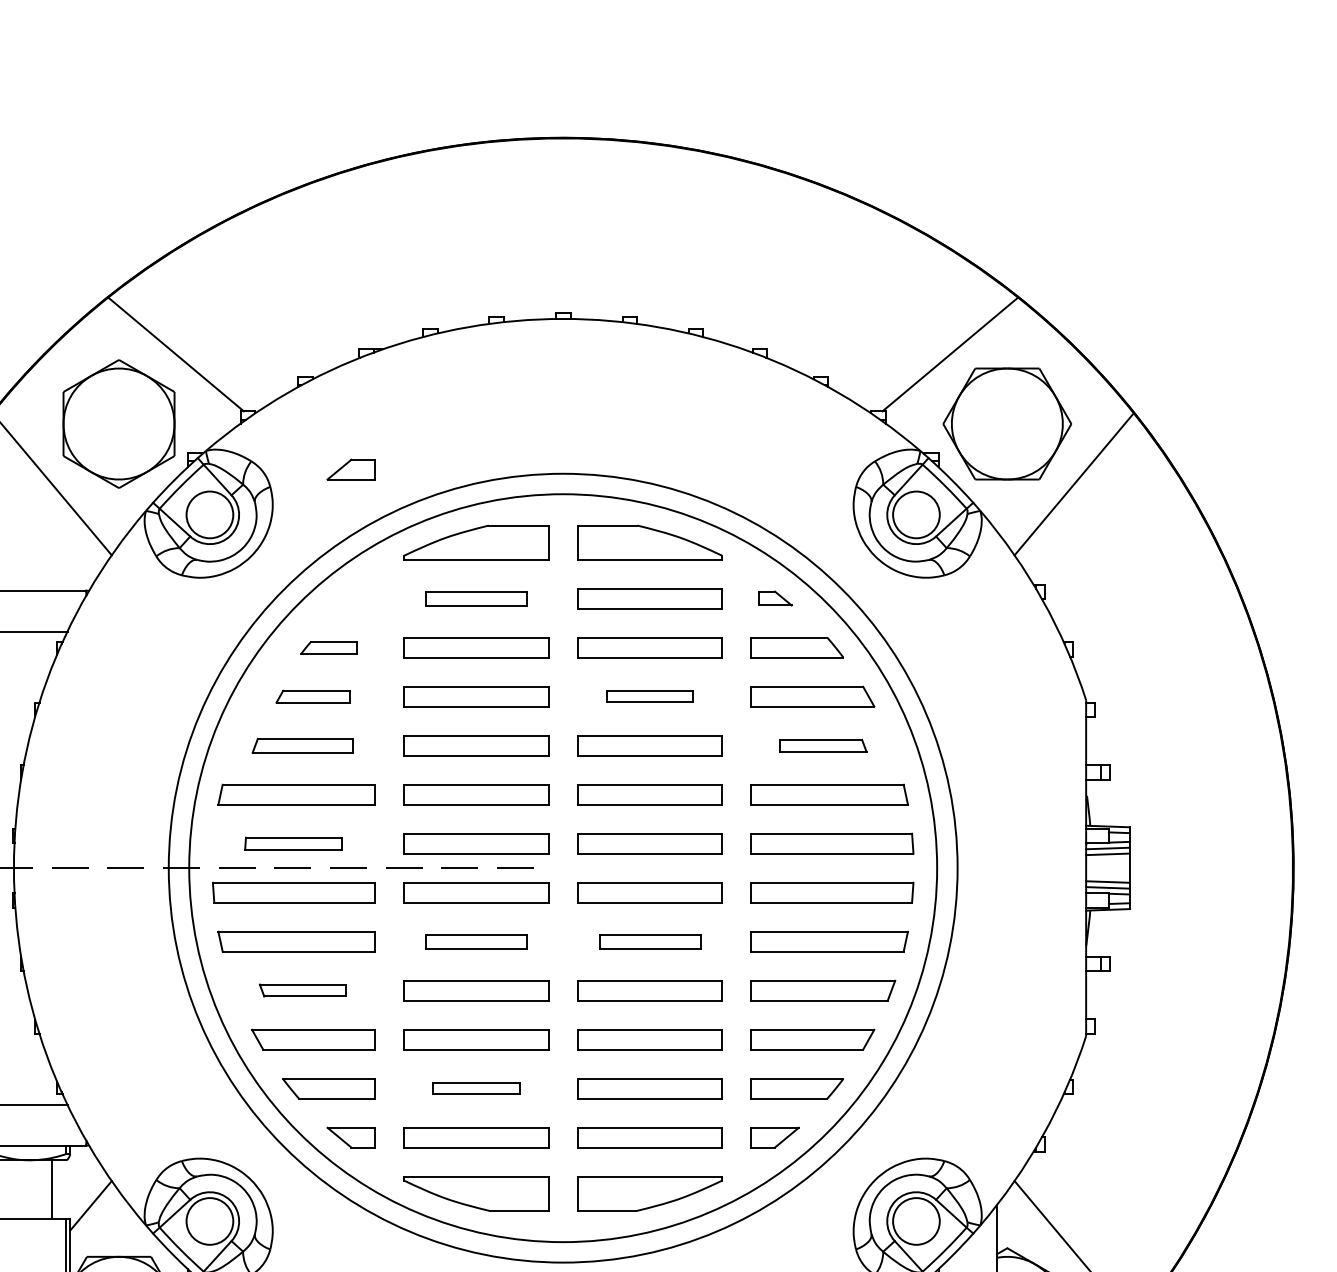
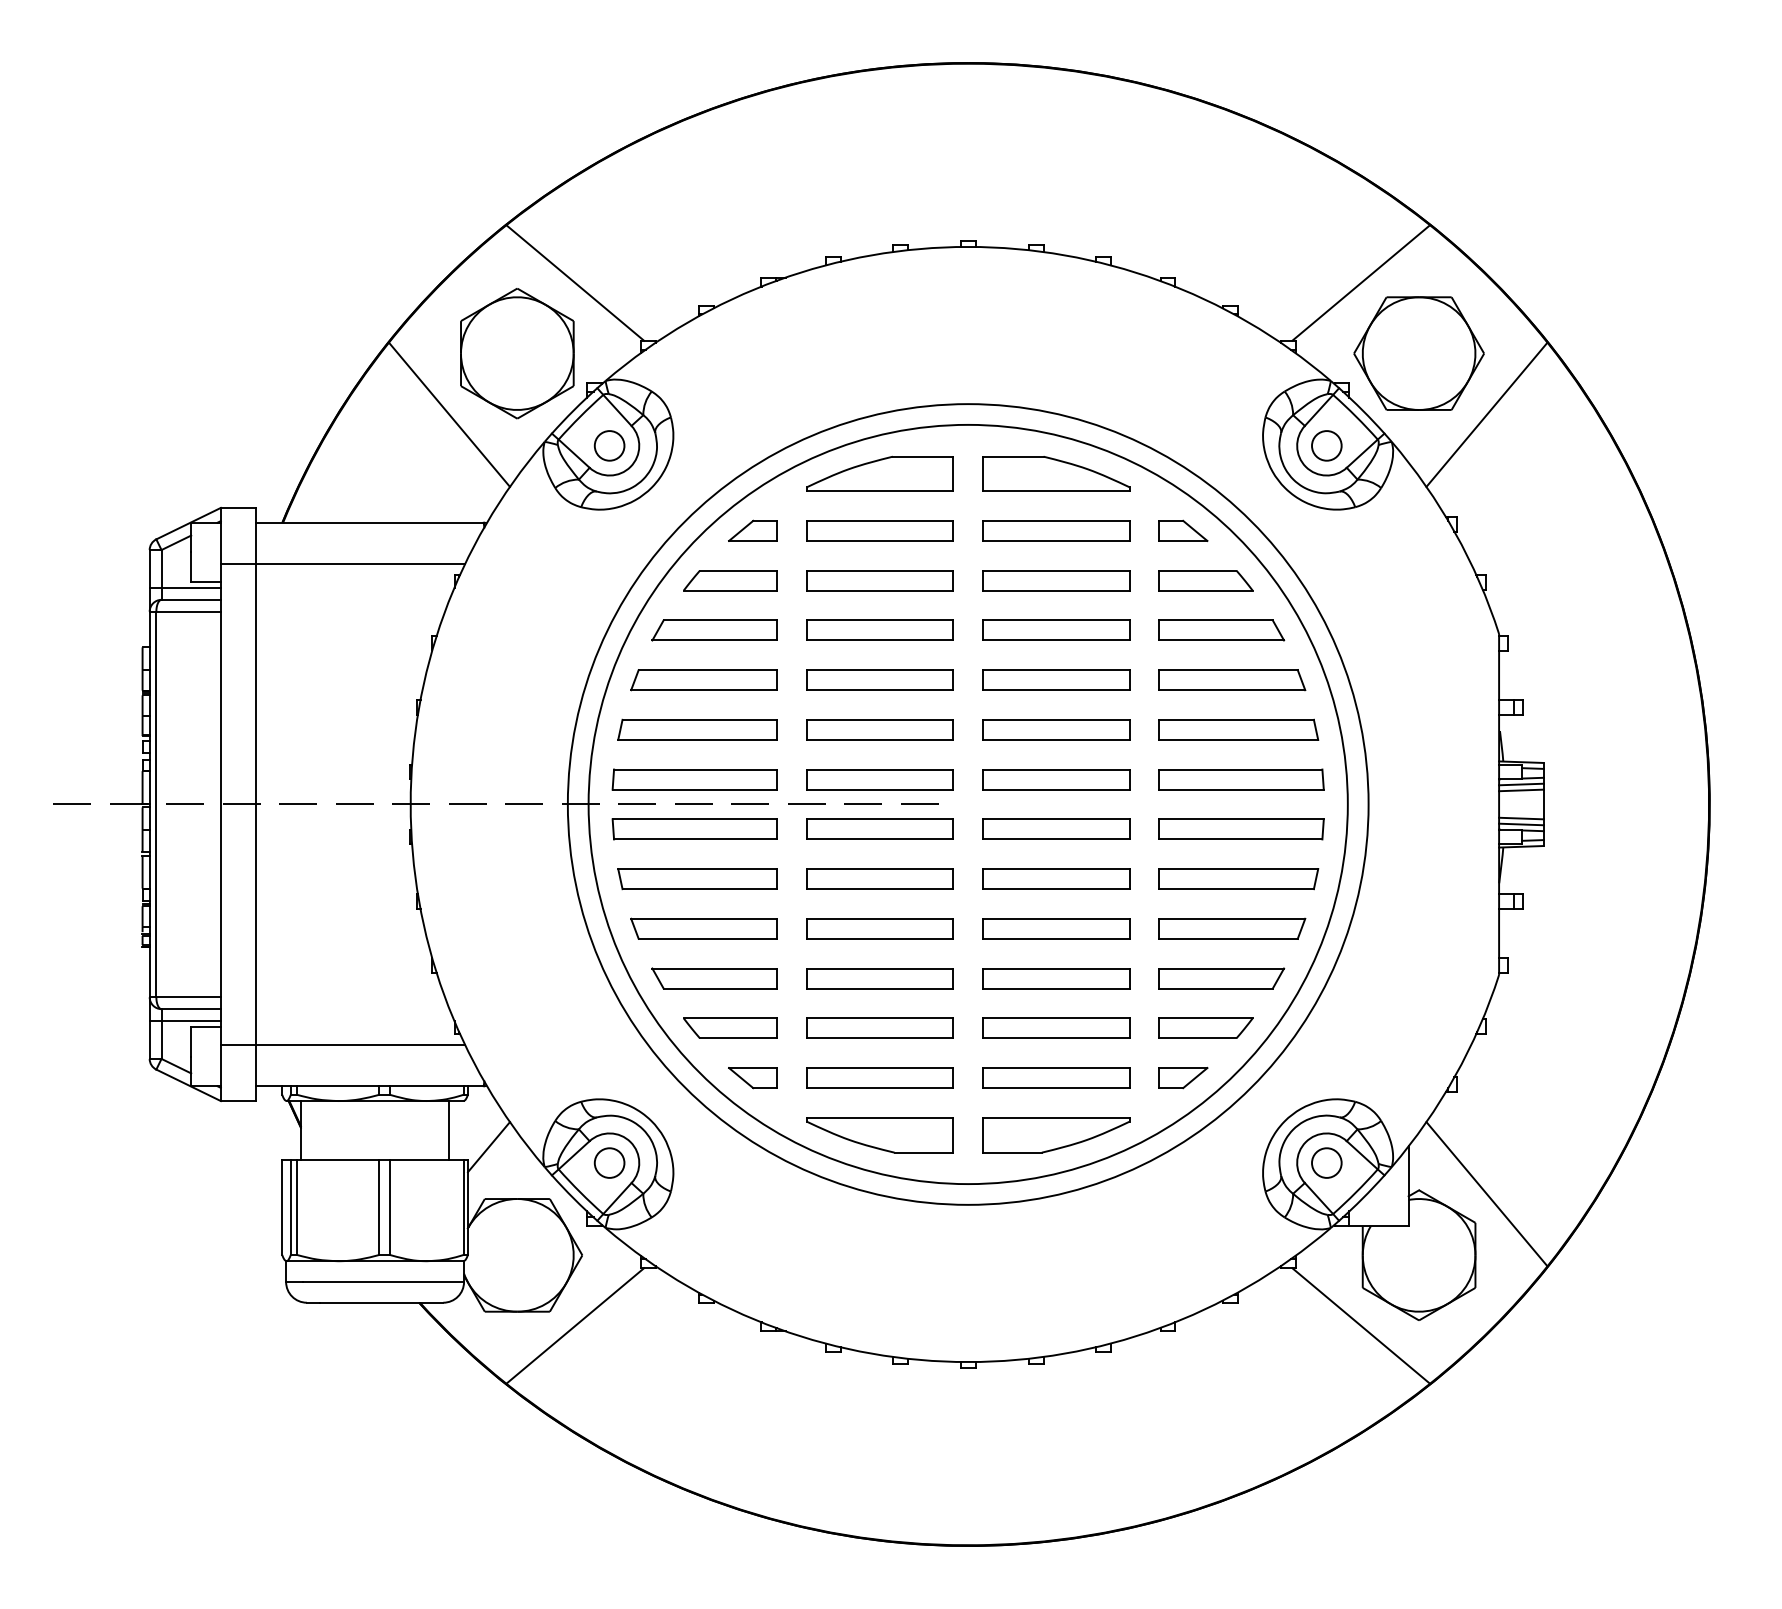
part: (350, 469) -> (752, 530), moved
circle: (209, 514) -> (609, 445), size x0.62
circle: (916, 514) -> (1326, 445), size x0.62
part: (475, 598) -> (879, 530), size x1.43
part: (775, 598) -> (1183, 530), size x1.43
part: (329, 647) -> (730, 580), size x1.67
part: (650, 695) -> (1056, 629), size x1.67
part: (313, 696) -> (714, 630), size x1.67
part: (302, 746) -> (703, 680), size x1.43
part: (823, 746) -> (1232, 680), size x1.67
part: (293, 843) -> (694, 779), size x1.67
part: (475, 941) -> (879, 878), size x1.43
part: (650, 941) -> (1056, 878), size x1.43
part: (302, 990) -> (703, 928), size x1.67
part: (475, 1087) -> (879, 1027), size x1.67
circle: (209, 1220) -> (609, 1162), size x0.62
circle: (916, 1220) -> (1326, 1162), size x0.62

